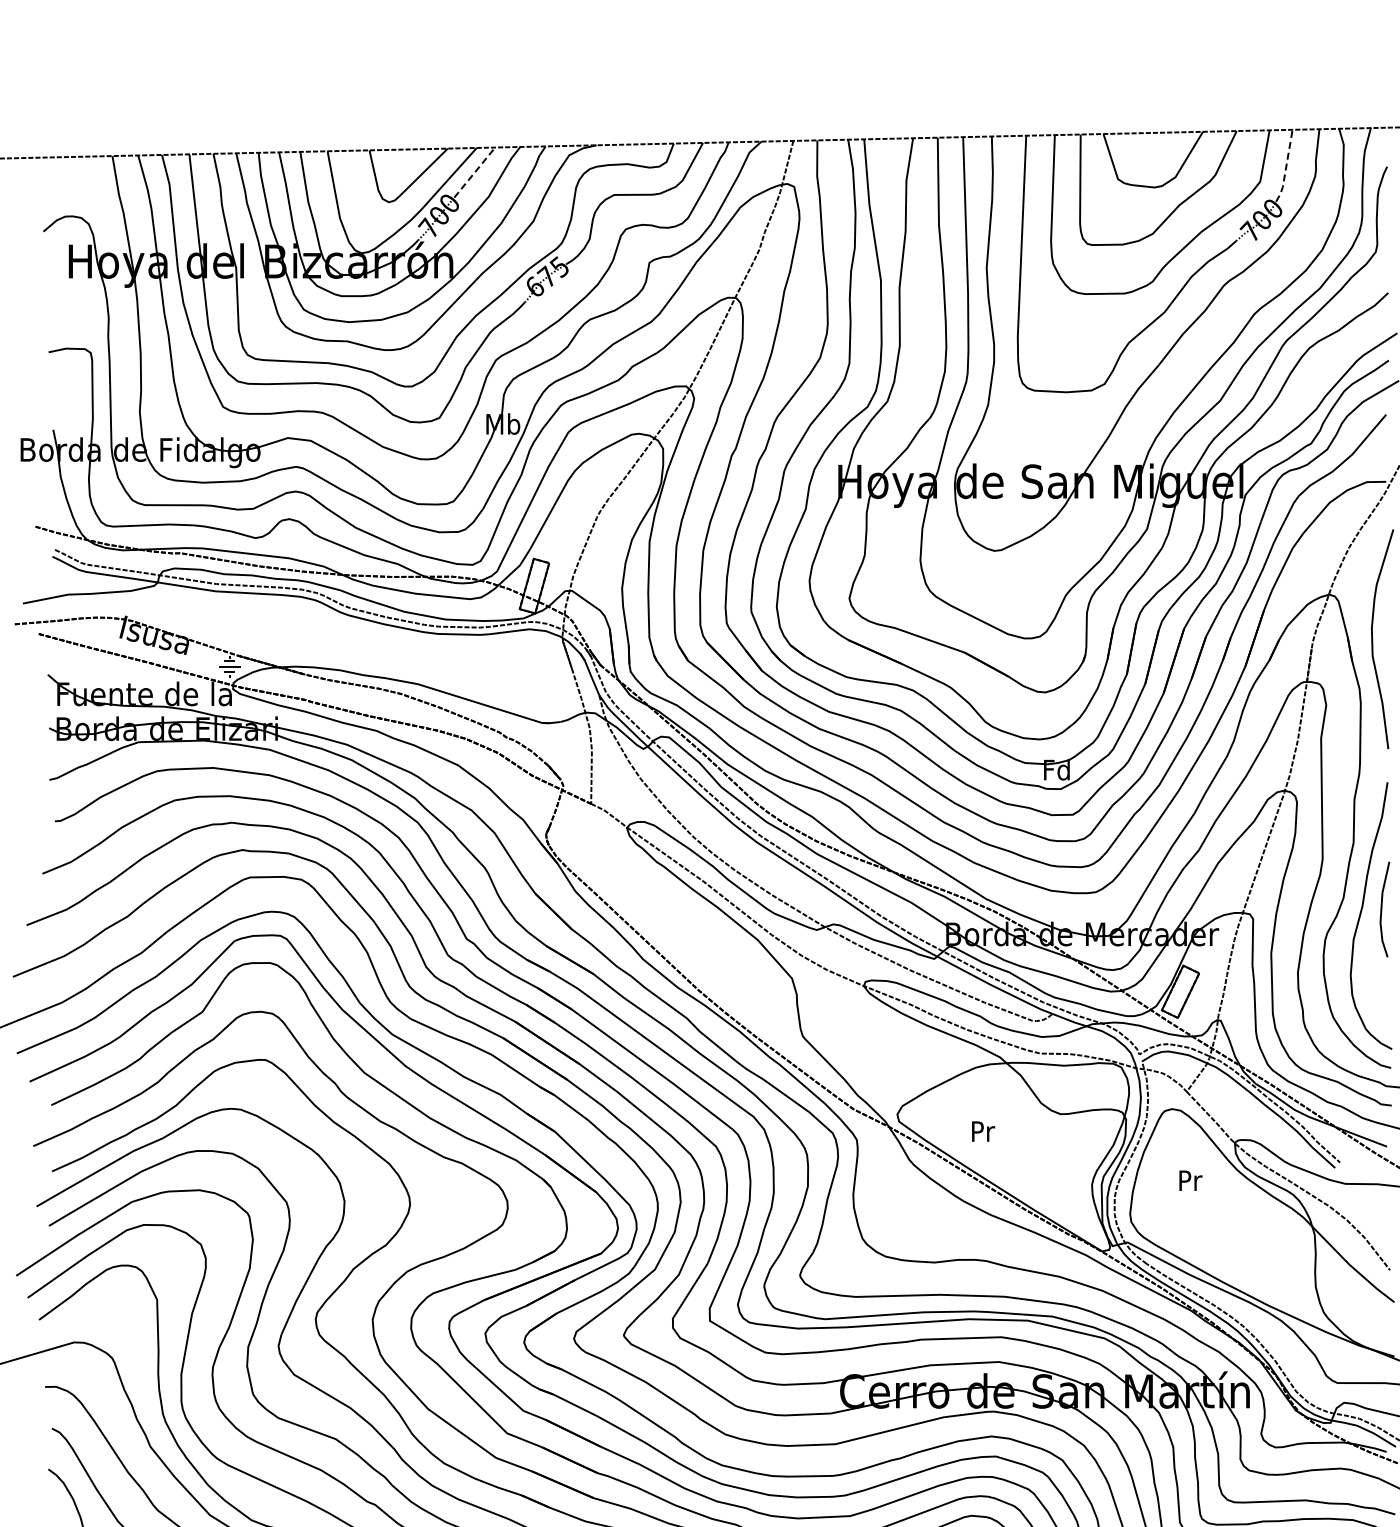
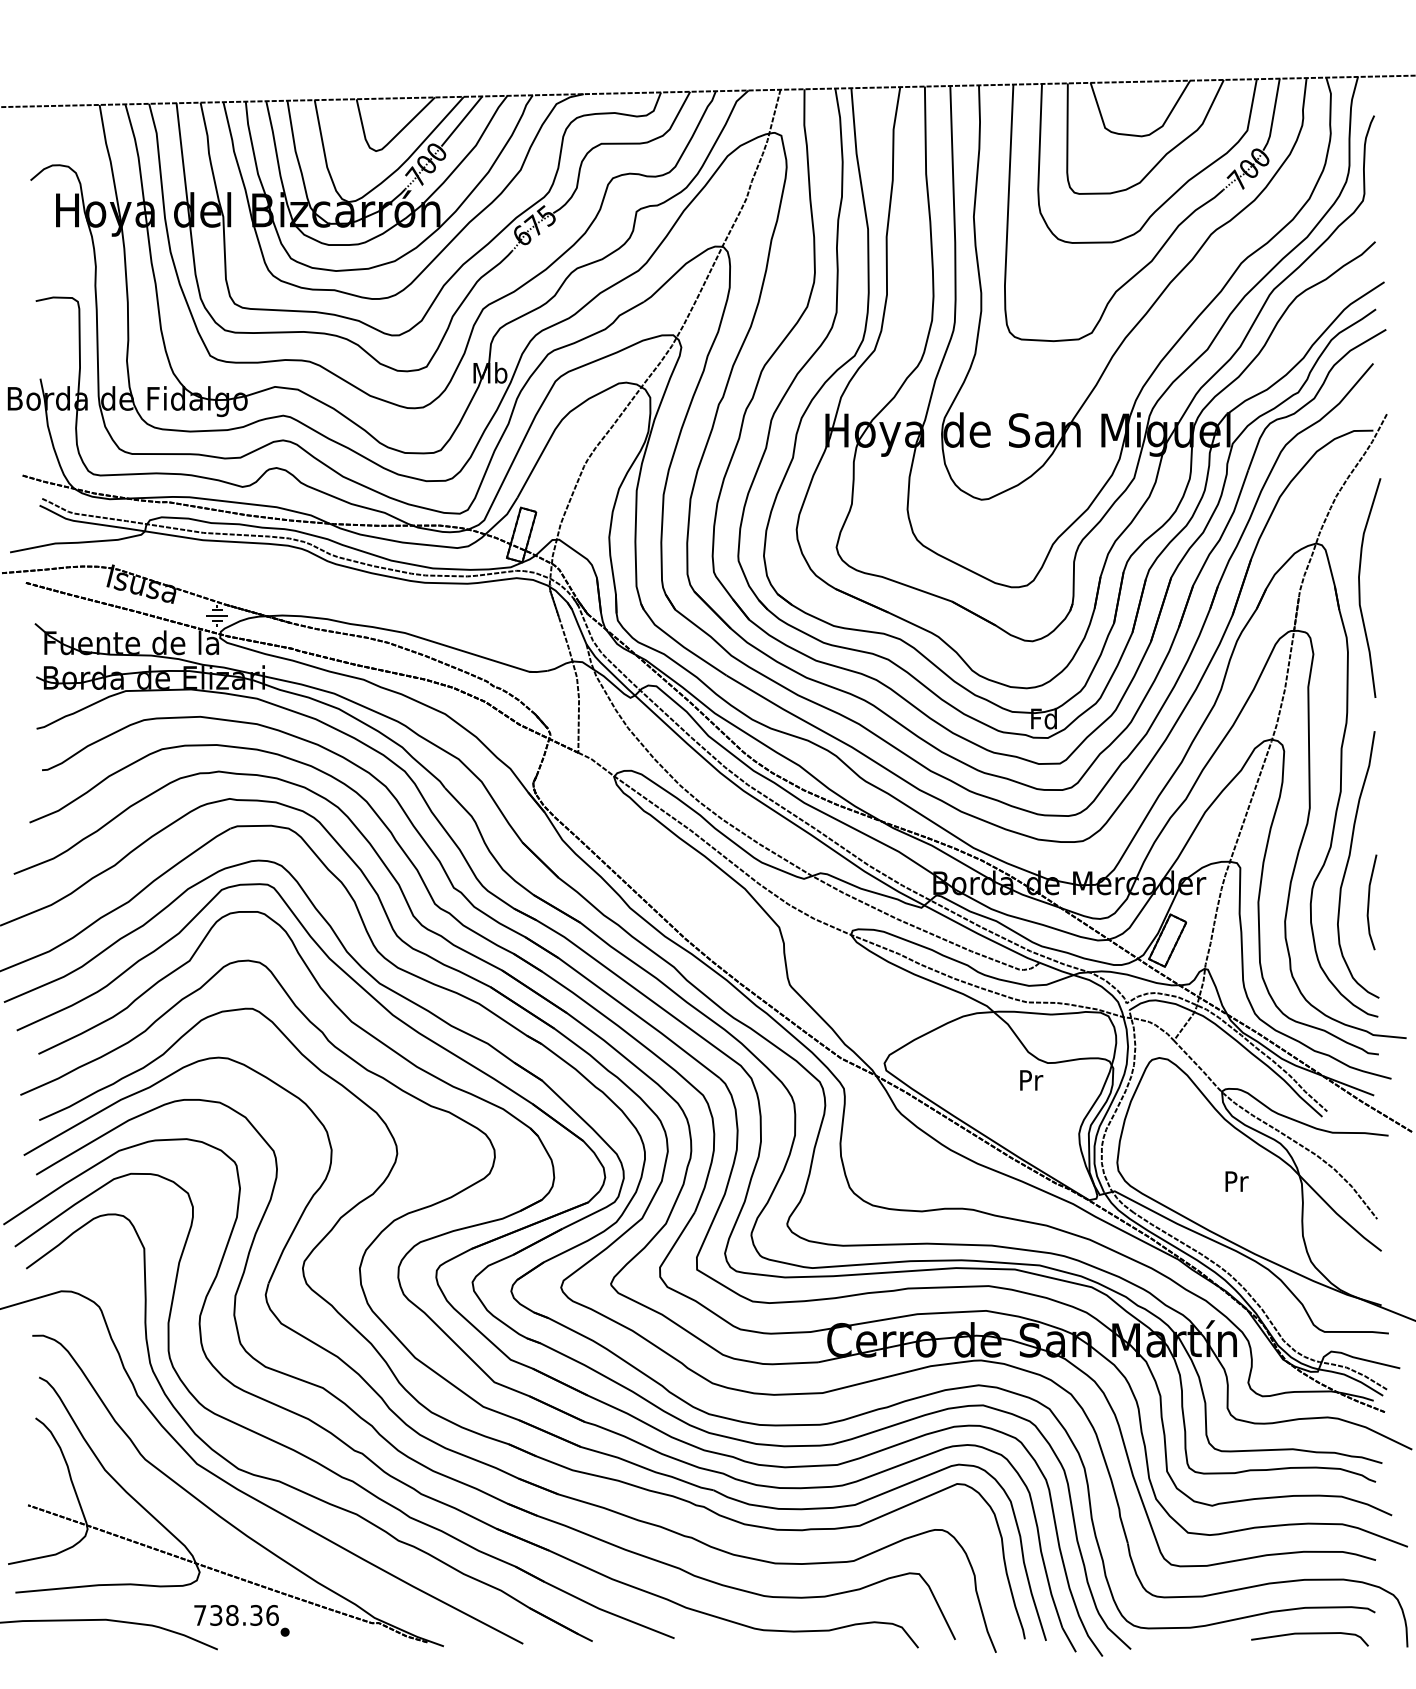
line: (1286, 167) -> (1273, 116), dashed -> solid
line: (475, 172) -> (462, 121), dashed -> solid
line: (1382, 909) -> (1369, 902), moved
text: (983, 1131) -> (1031, 1080), moved
text: (1190, 1180) -> (1236, 1181), moved

